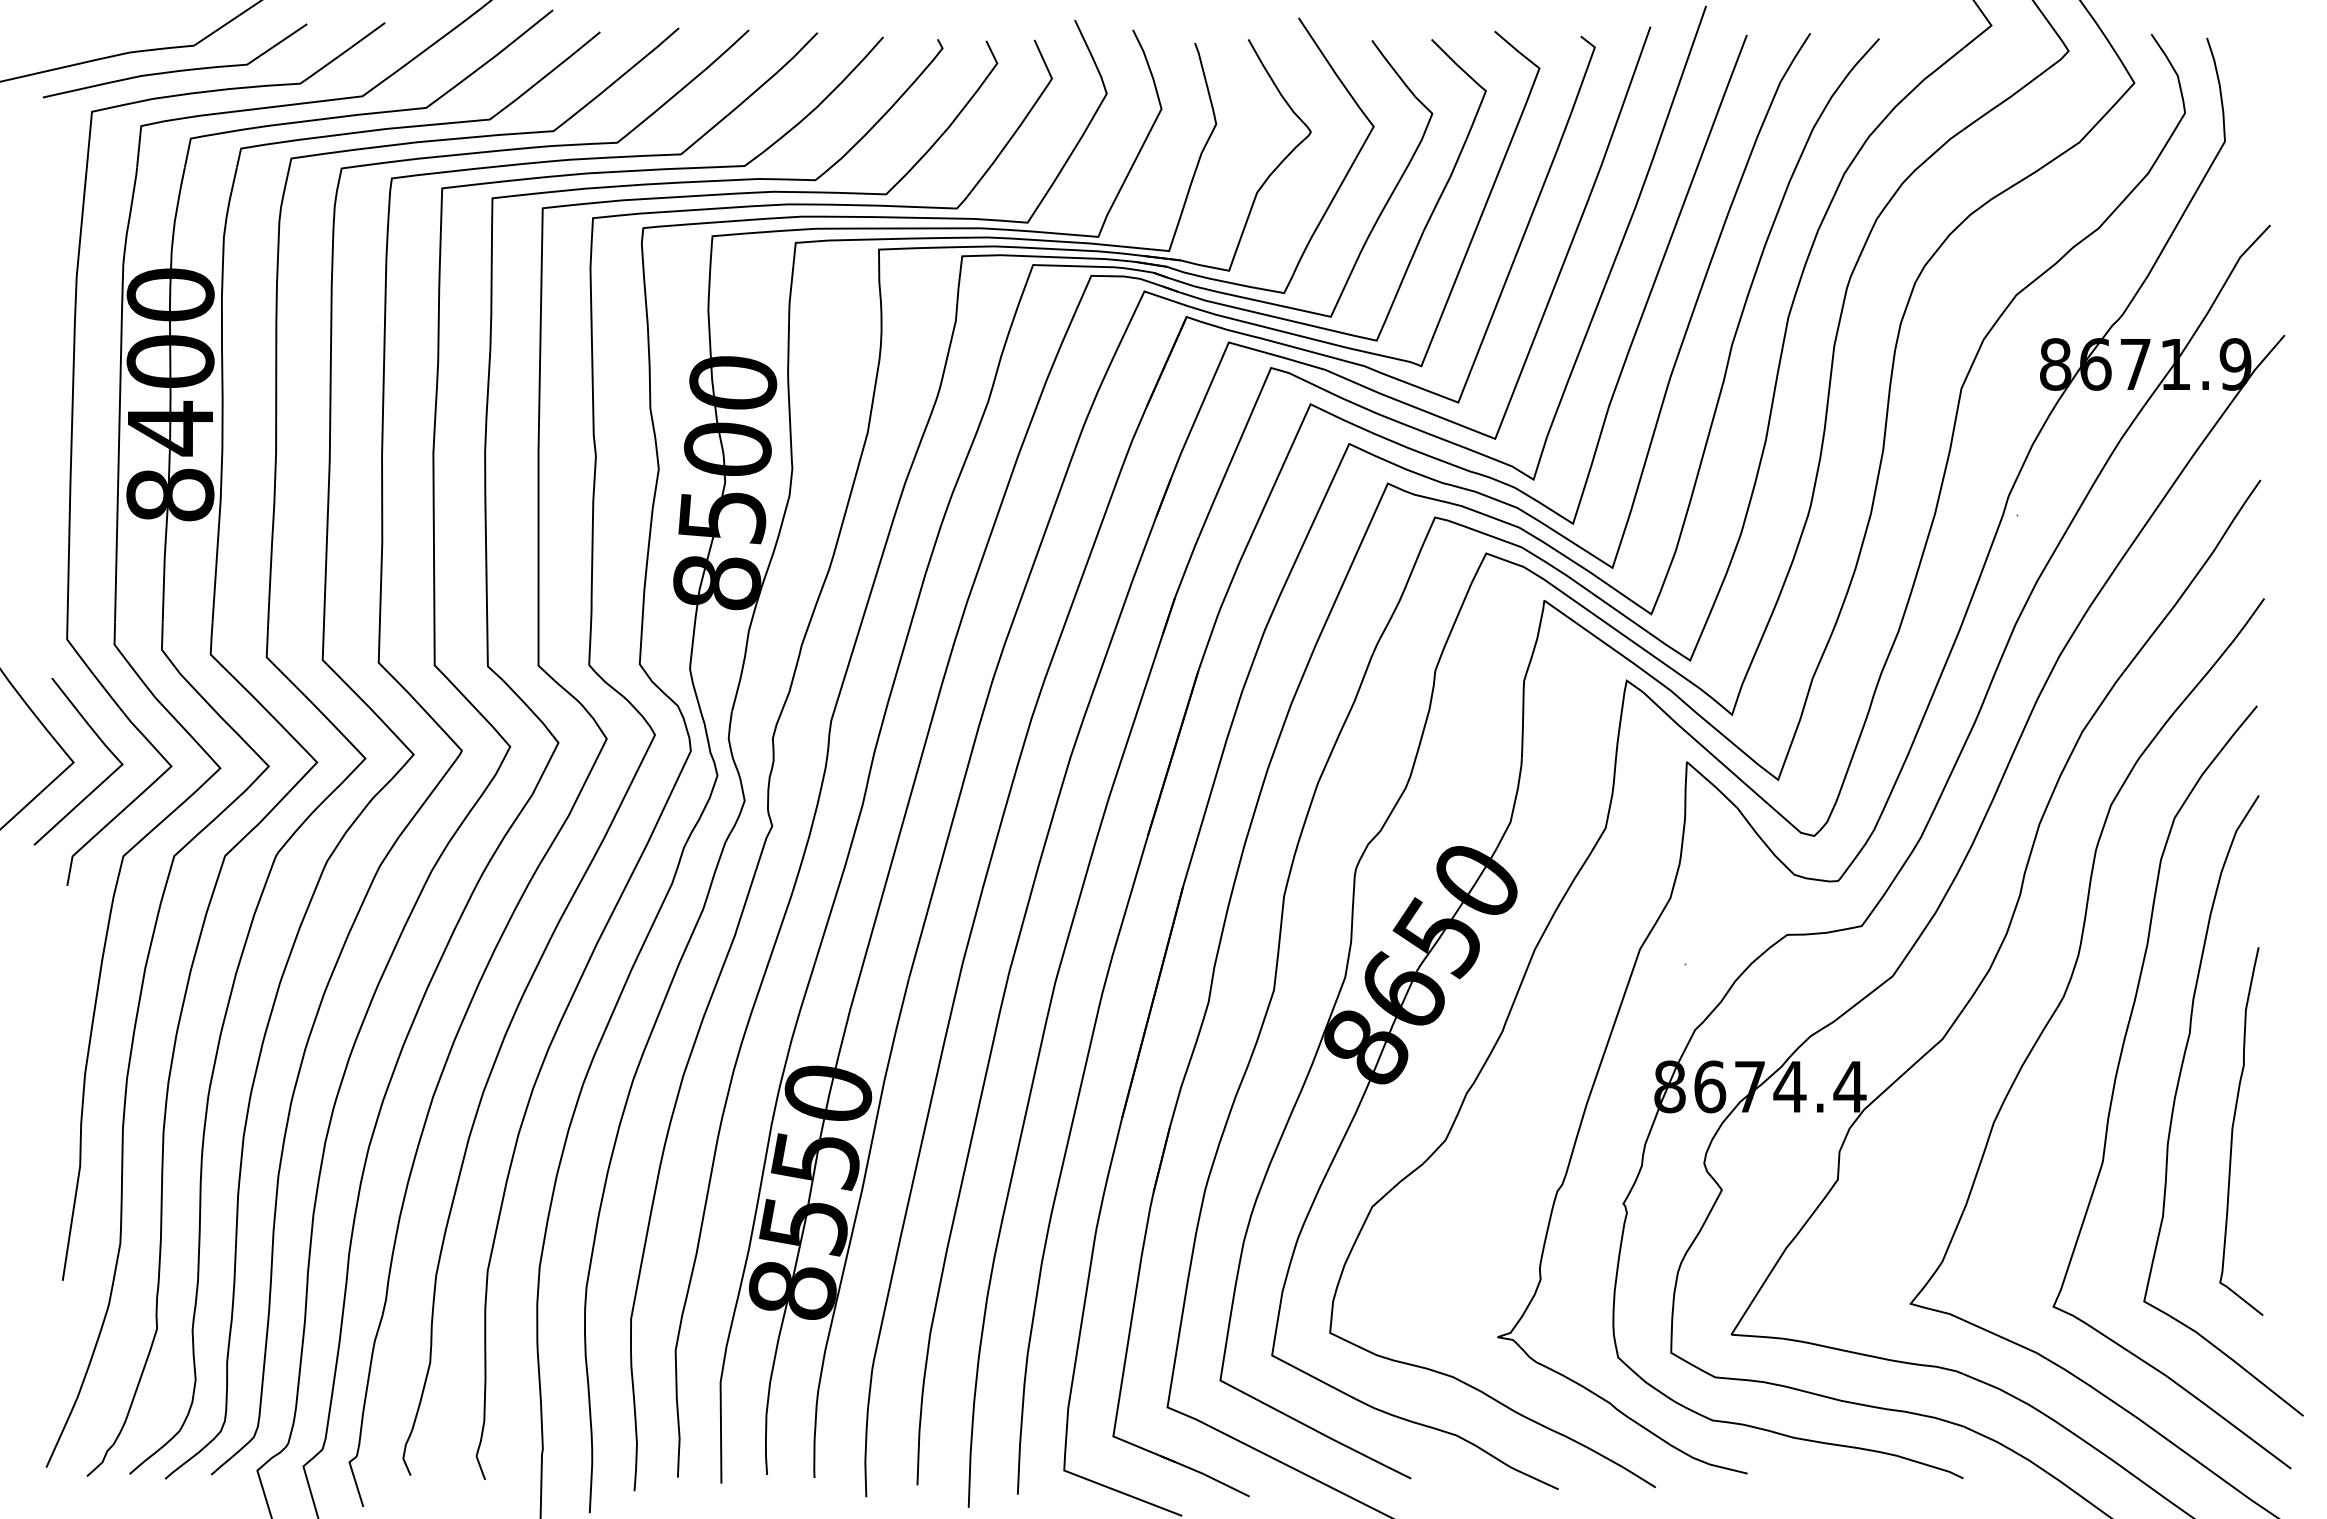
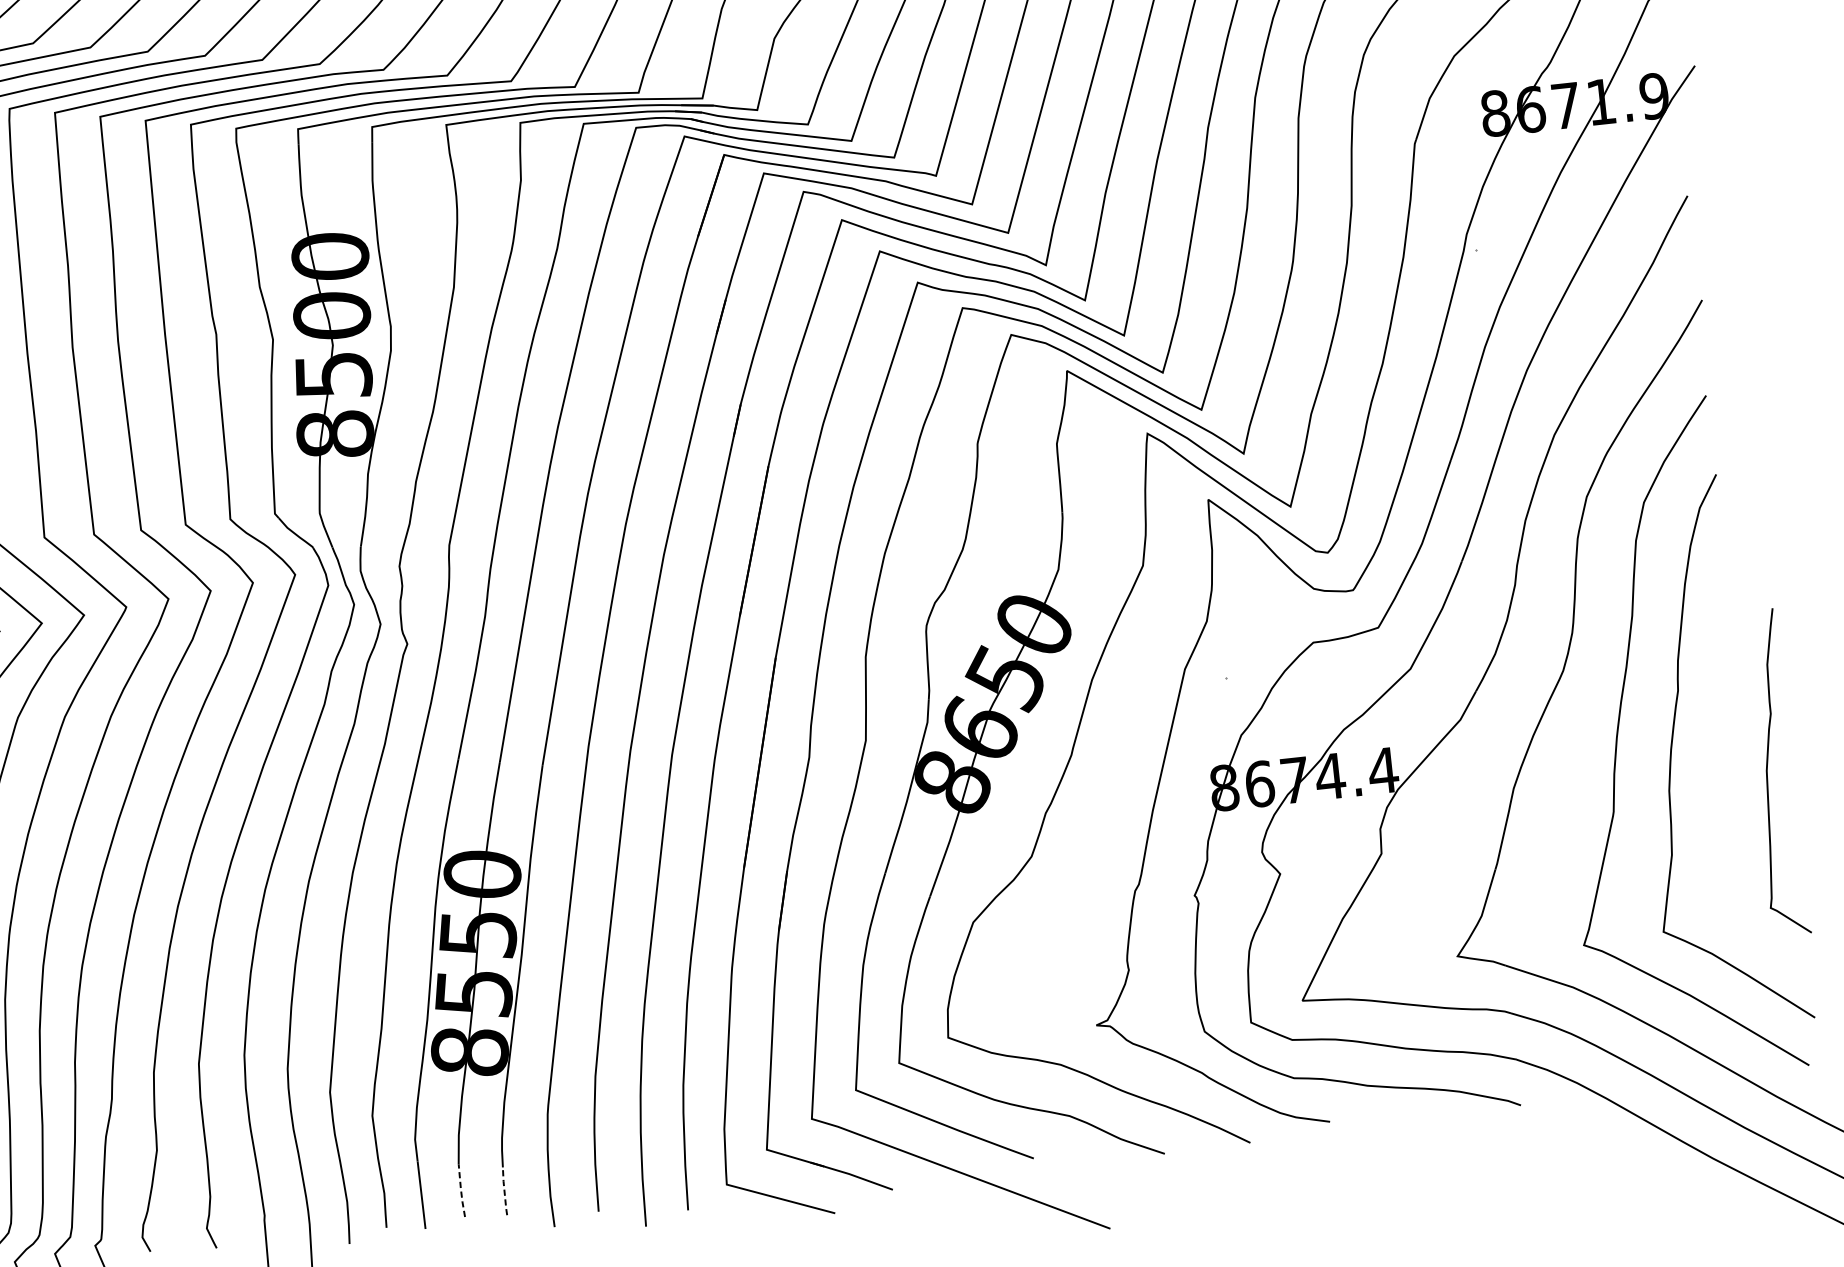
curve: (2233, 1131) -> (1768, 773), moved
line: (765, 1445) -> (460, 1191), solid -> dashed
line: (814, 1451) -> (504, 1191), solid -> dashed

